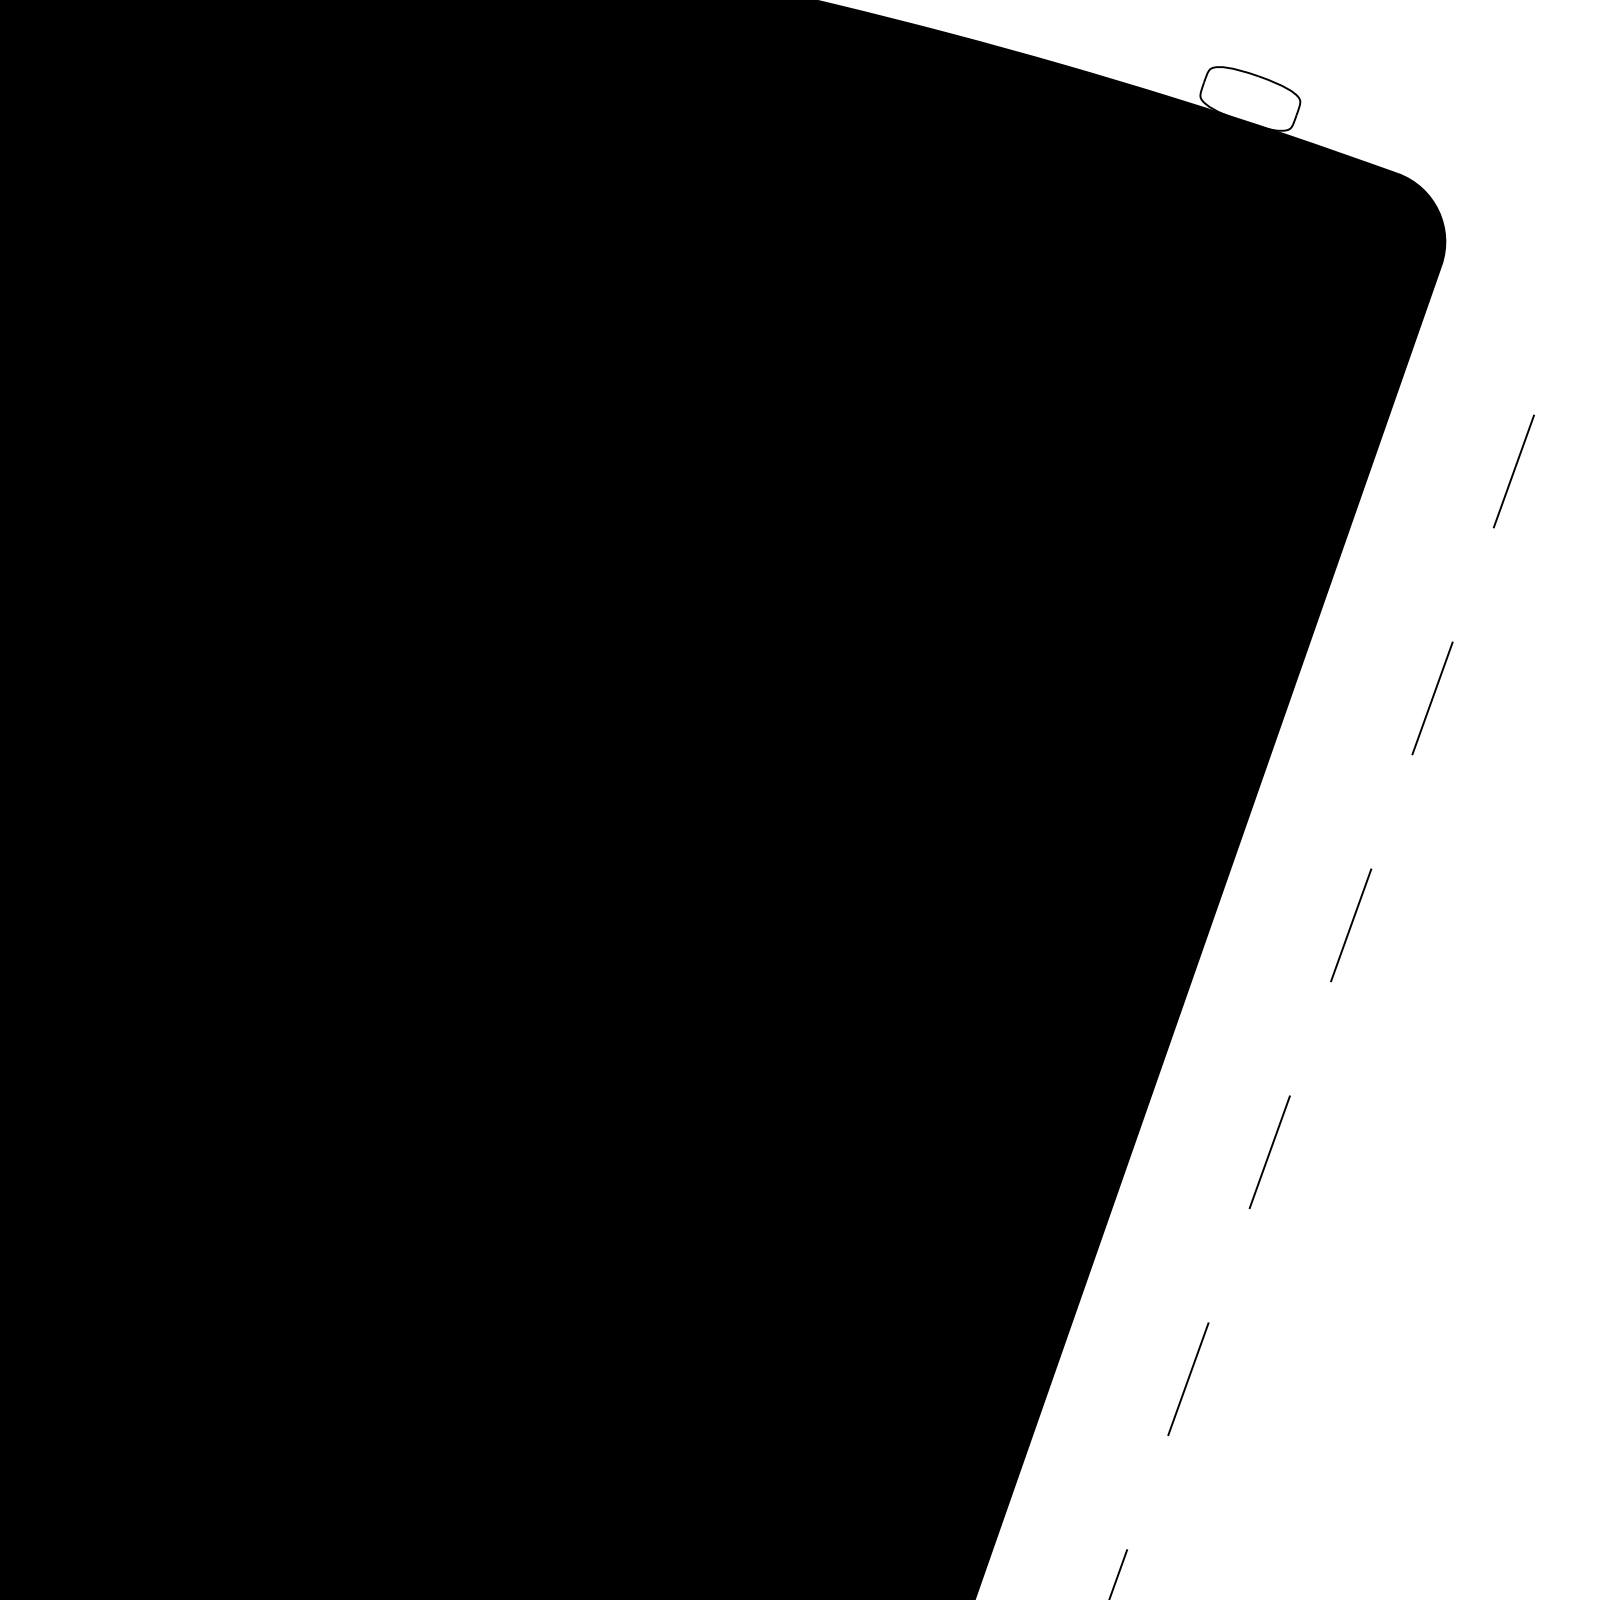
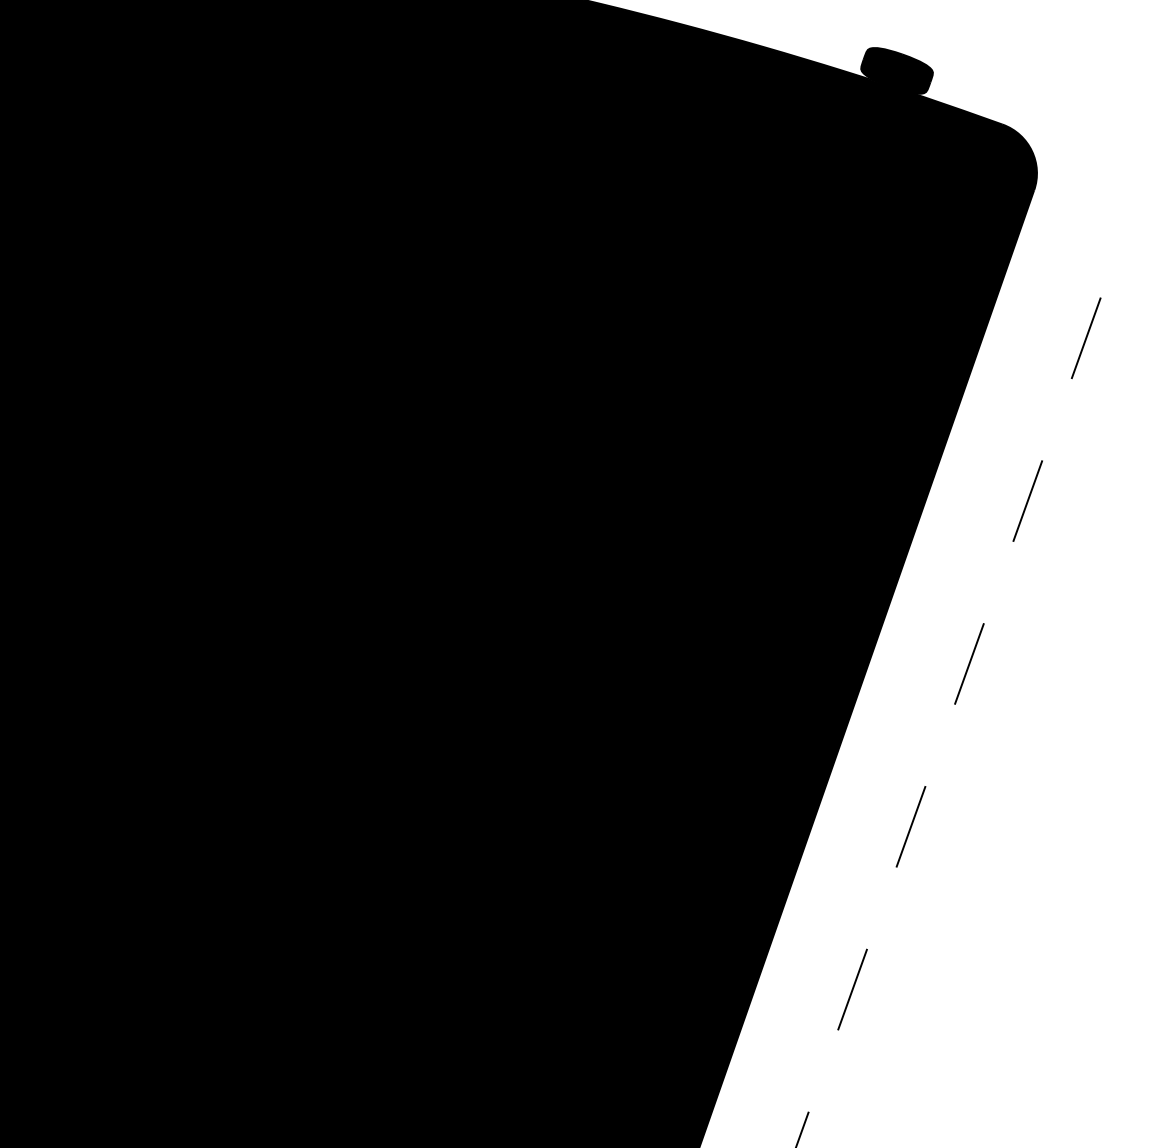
fill: (1250, 98) -> (897, 70), added

